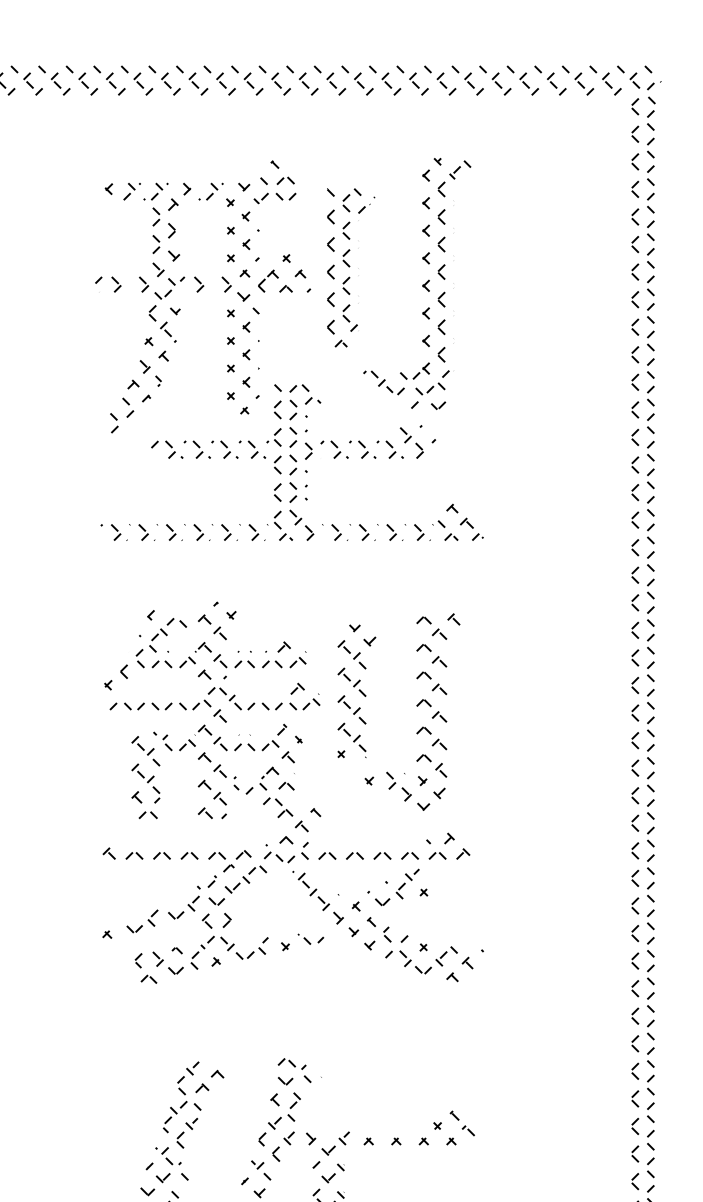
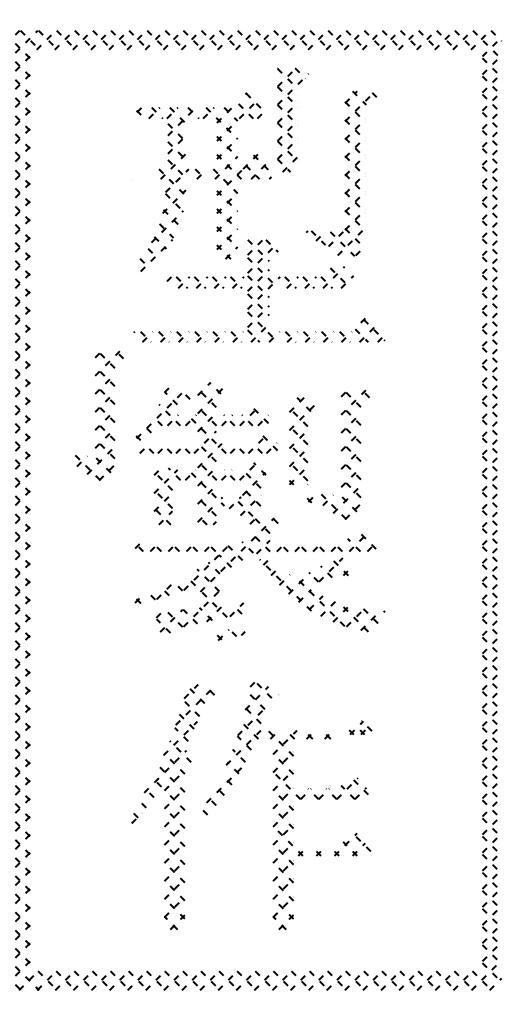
part: (351, 266) -> (293, 119), moved
part: (108, 283) -> (138, 173), removed
part: (48, 652) -> (99, 415), added
part: (303, 941) -> (231, 634), moved
part: (446, 1127) -> (360, 727), size x0.6

